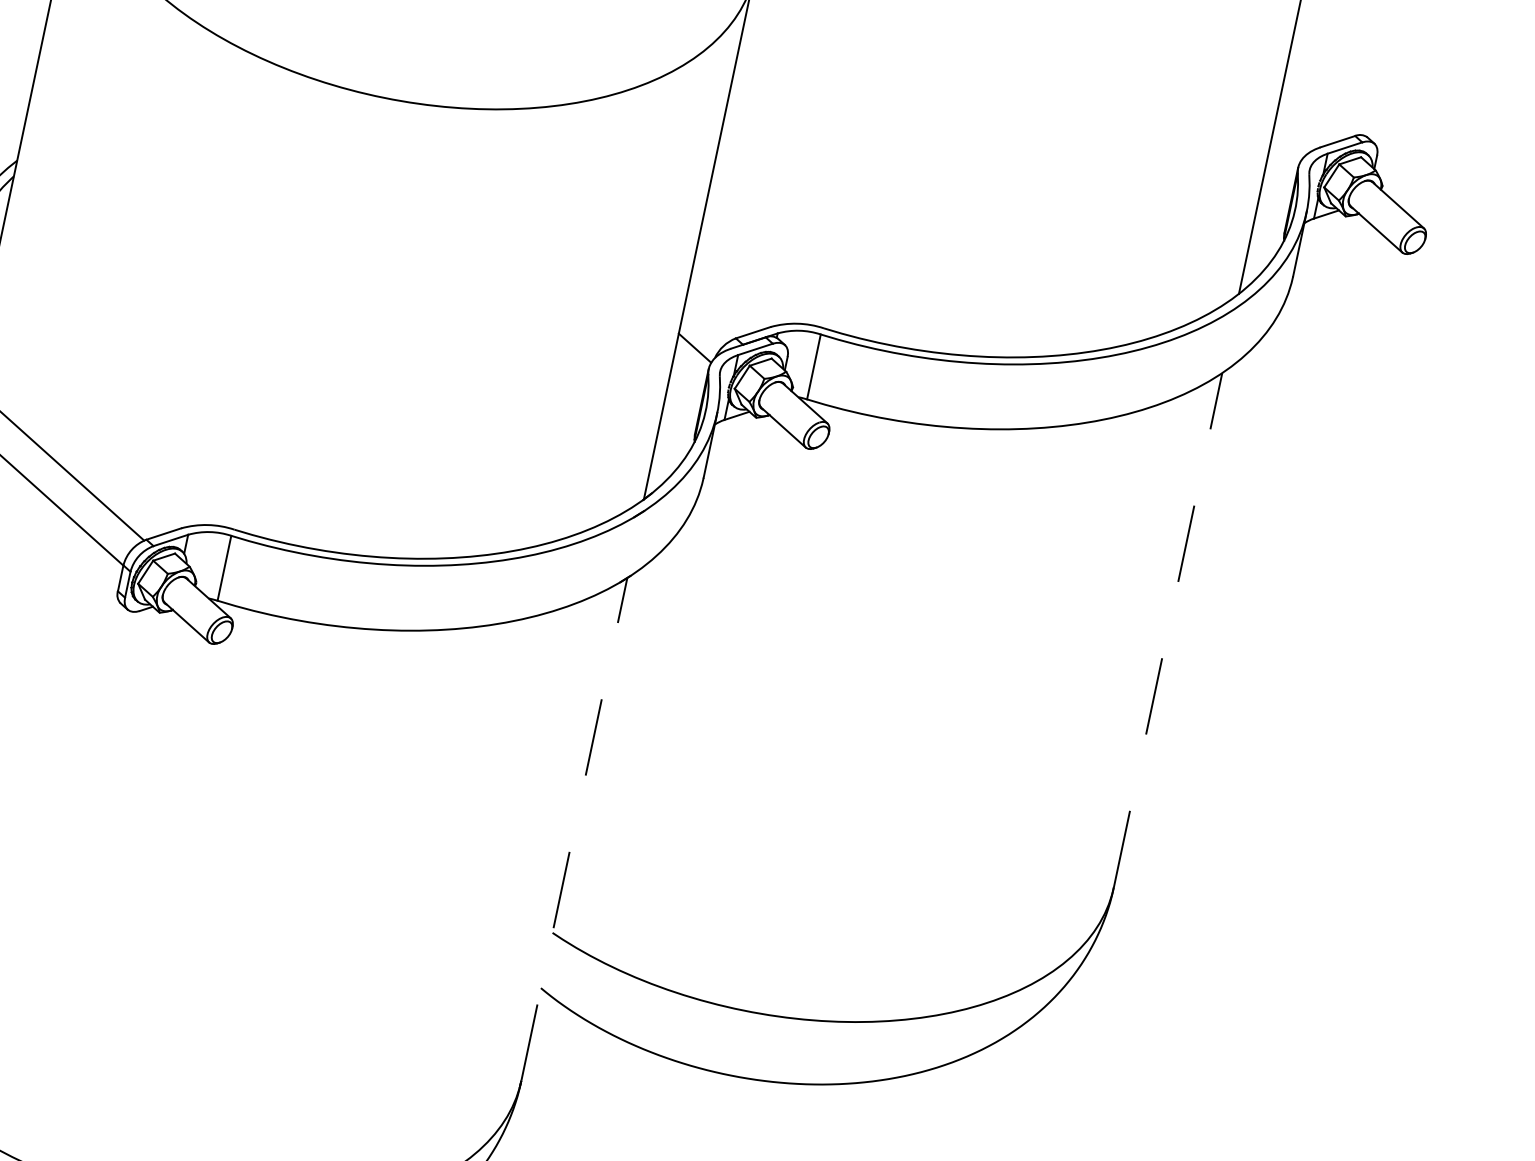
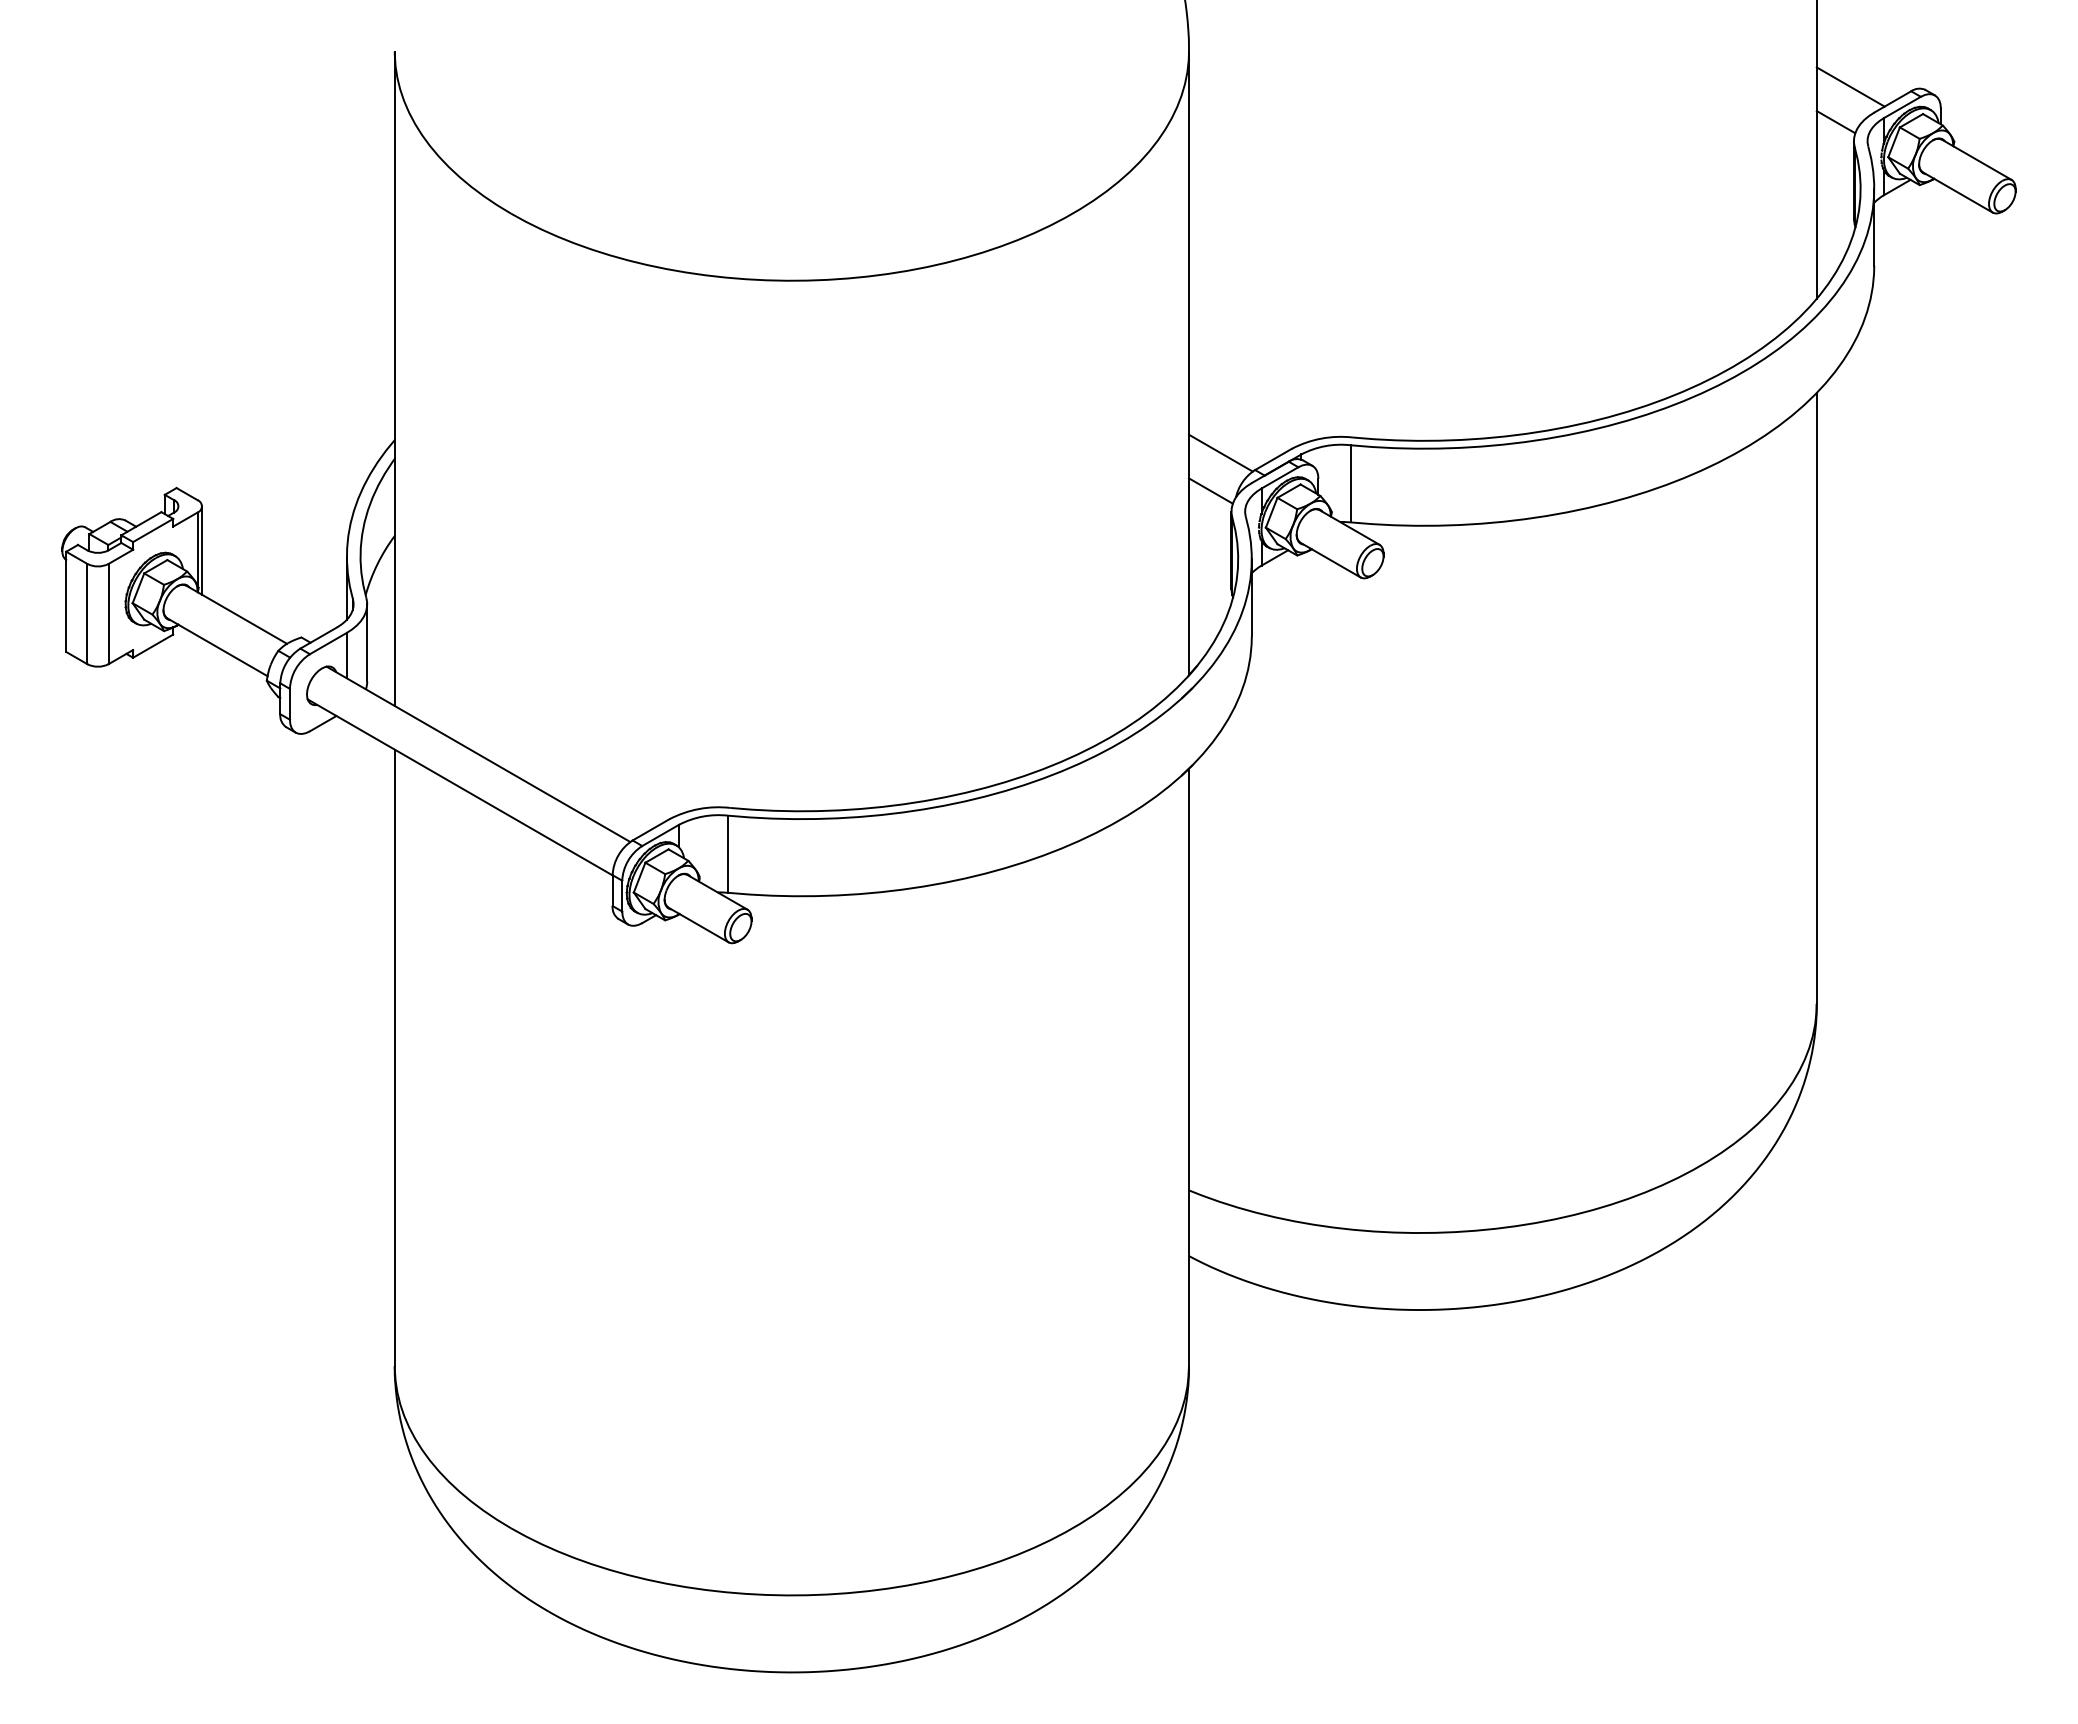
line: (1304, 121) -> (1850, 86), added
line: (1285, 148) -> (1835, 122), added
line: (709, 317) -> (1220, 452), added
line: (1168, 629) -> (1816, 697), dashed -> solid
line: (574, 829) -> (1189, 1067), dashed -> solid

